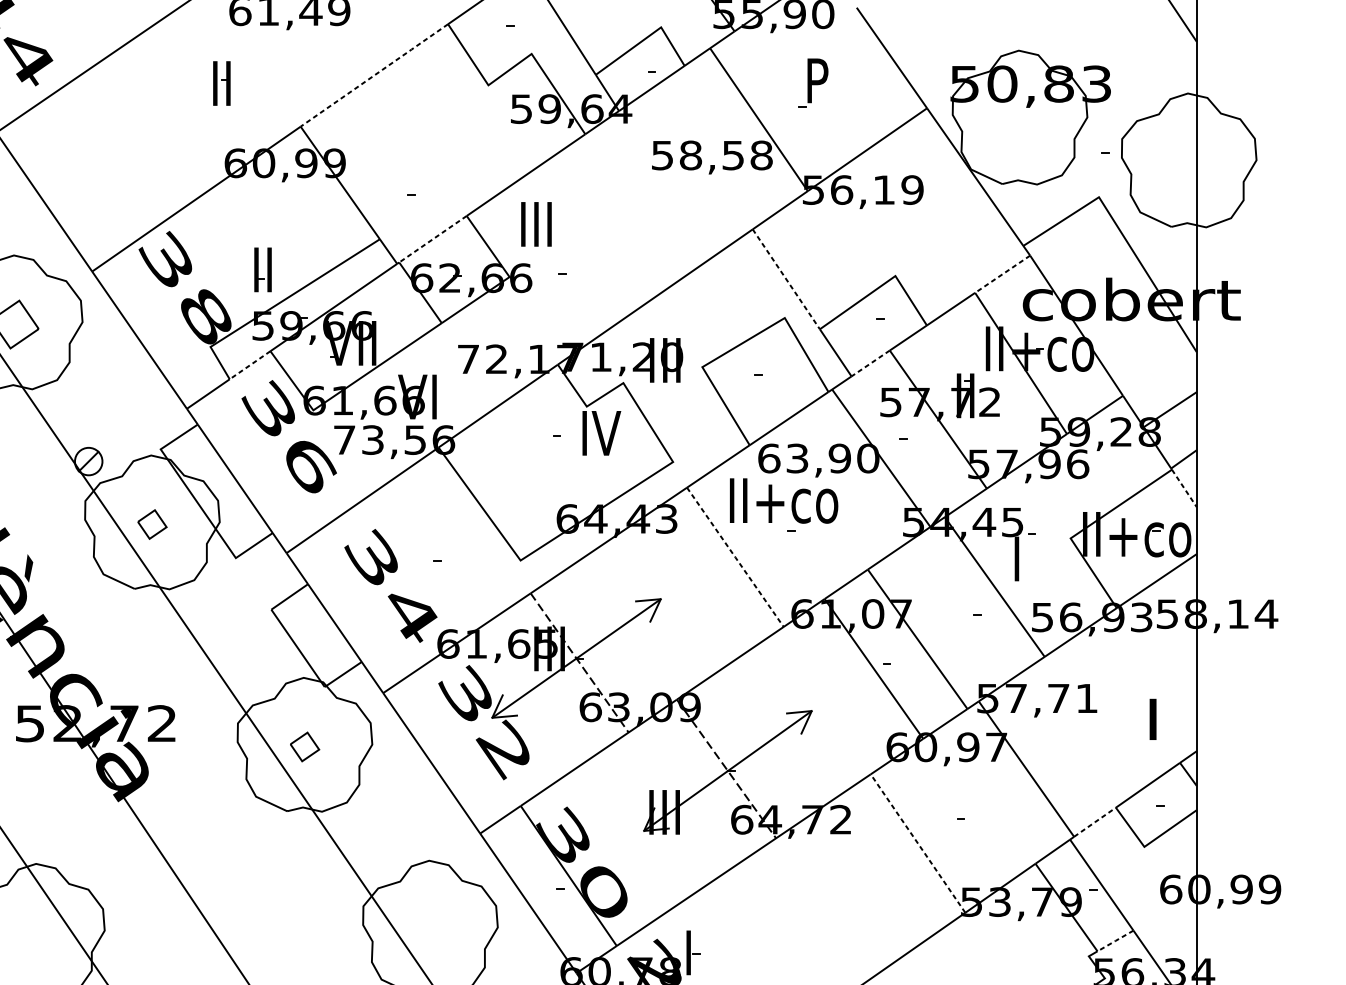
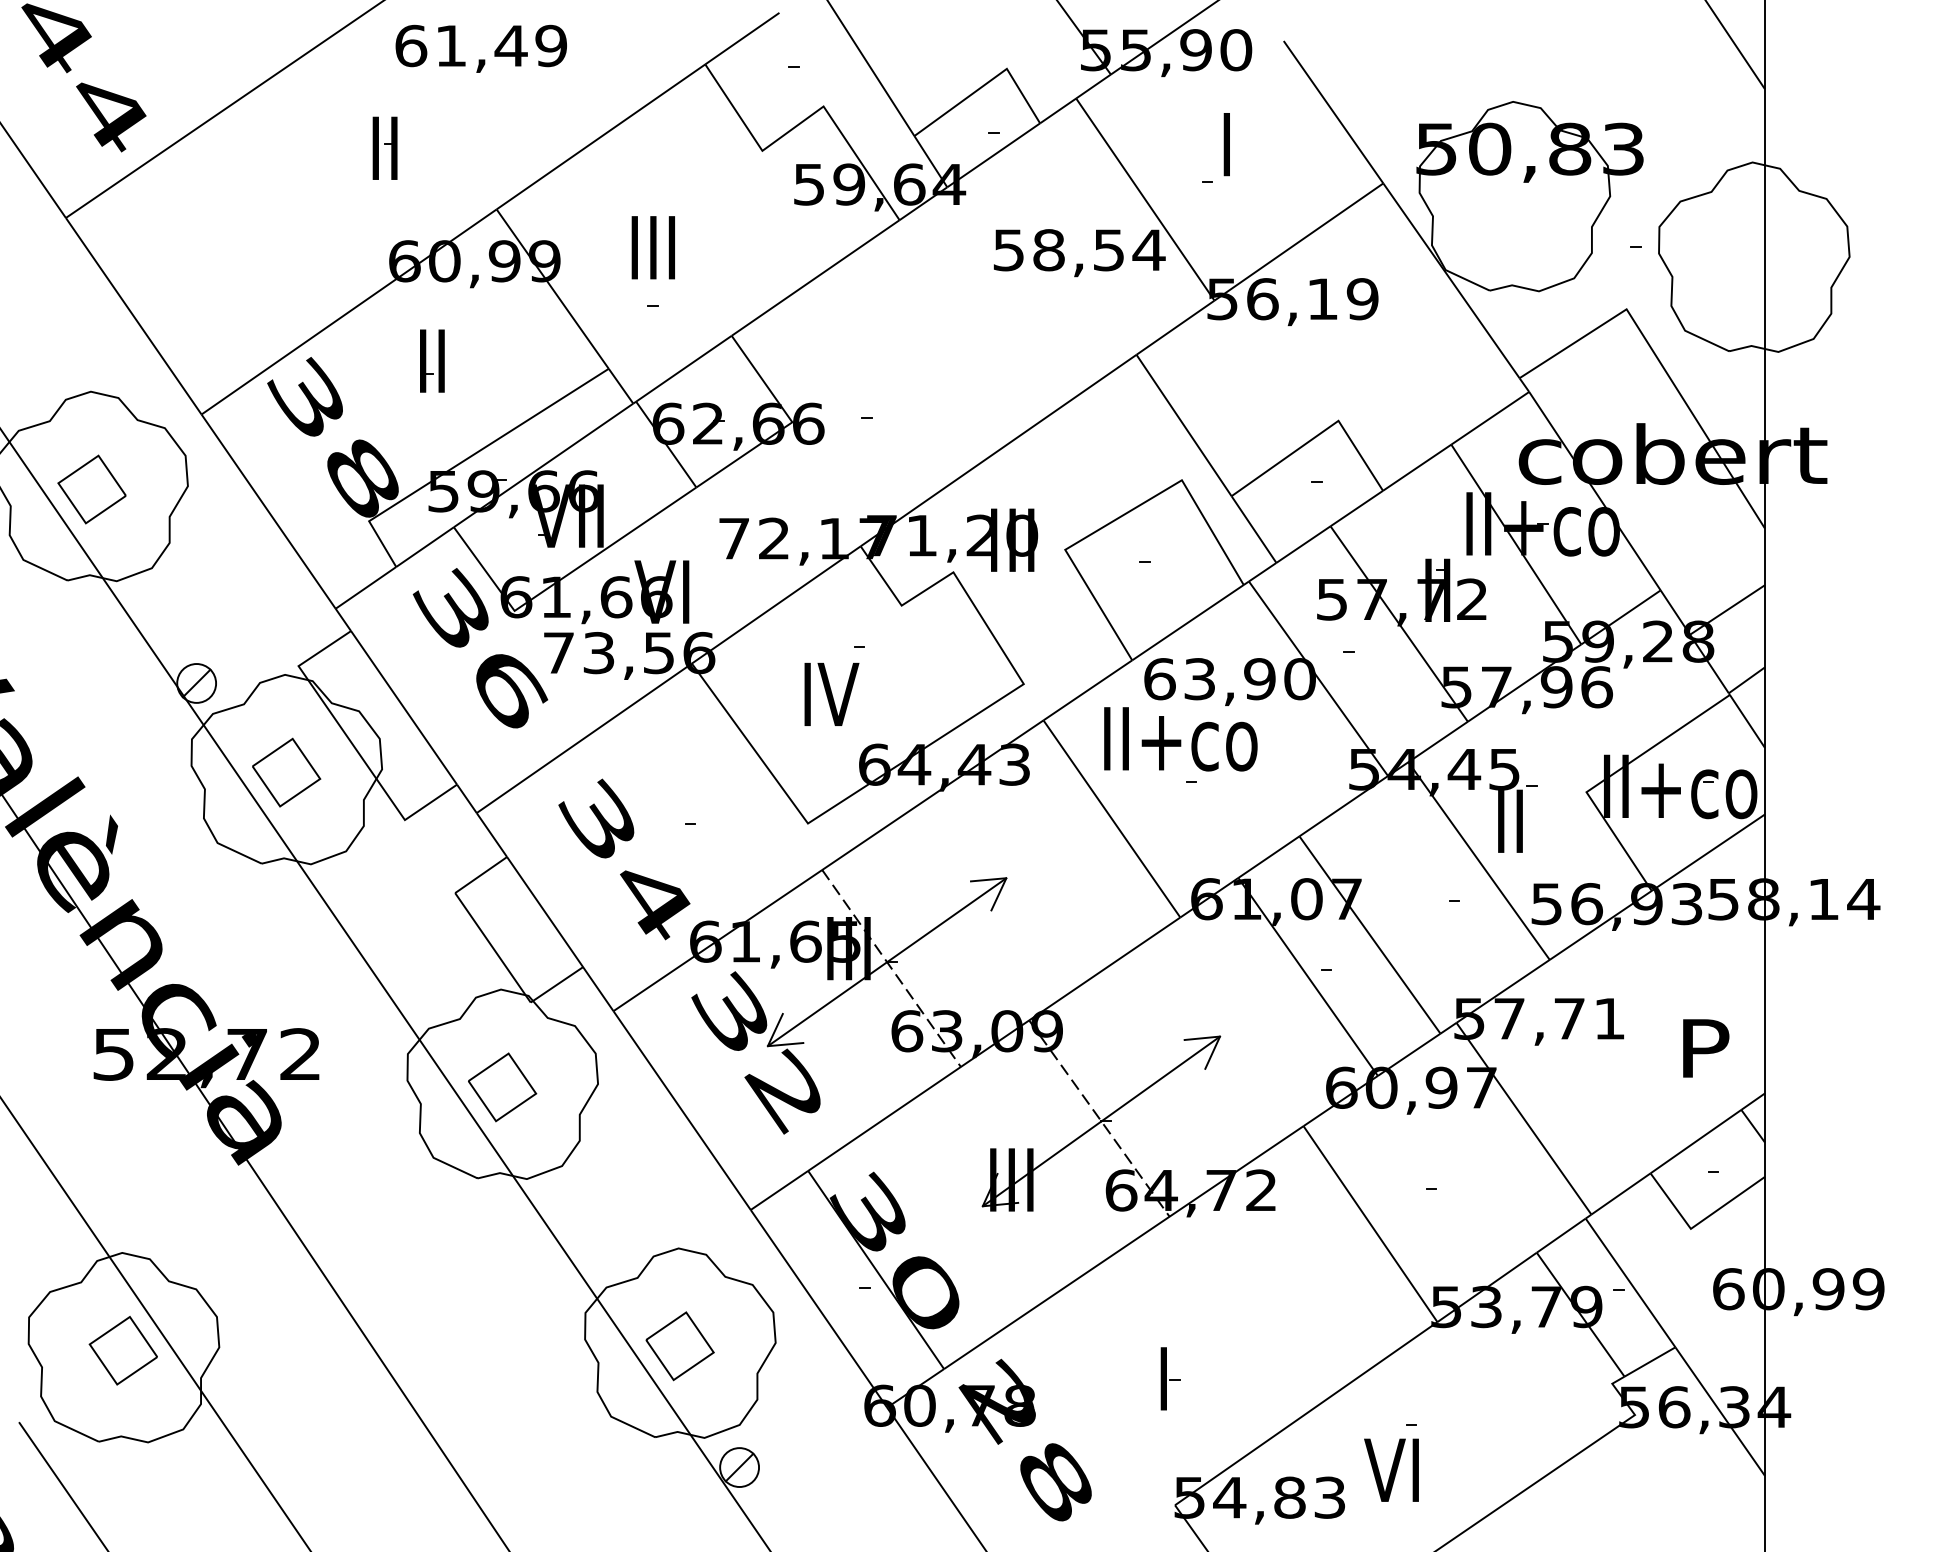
line: (374, 75) -> (601, 136), dashed -> solid
text: (817, 80) -> (1228, 144), P -> I
text: (761, 155) -> (1148, 250), 58,58 -> 58,54
text: (535, 224) -> (652, 247), moved
line: (432, 239) -> (683, 368), dashed -> solid
part: (263, 269) -> (432, 360), moved
line: (1002, 274) -> (1490, 418), dashed -> solid
line: (786, 279) -> (1184, 425), dashed -> solid
line: (870, 363) -> (1303, 544), dashed -> solid
line: (250, 365) -> (425, 547), dashed -> solid
text: (601, 433) -> (831, 694), moved
line: (1184, 489) -> (1747, 722), dashed -> solid
part: (152, 524) -> (286, 772), size x1.67
line: (735, 556) -> (1111, 818), dashed -> solid
text: (1016, 558) -> (1510, 820), I -> II
text: (1155, 719) -> (1706, 1048), I -> P
part: (304, 747) -> (502, 1087), size x1.67
line: (1095, 821) -> (1621, 1193), dashed -> solid
line: (918, 843) -> (1370, 1224), dashed -> solid
part: (429, 930) -> (679, 1346), added
part: (36, 932) -> (122, 1350), added
line: (1115, 940) -> (1650, 1361), dashed -> solid
part: (693, 952) -> (1170, 1378), moved

